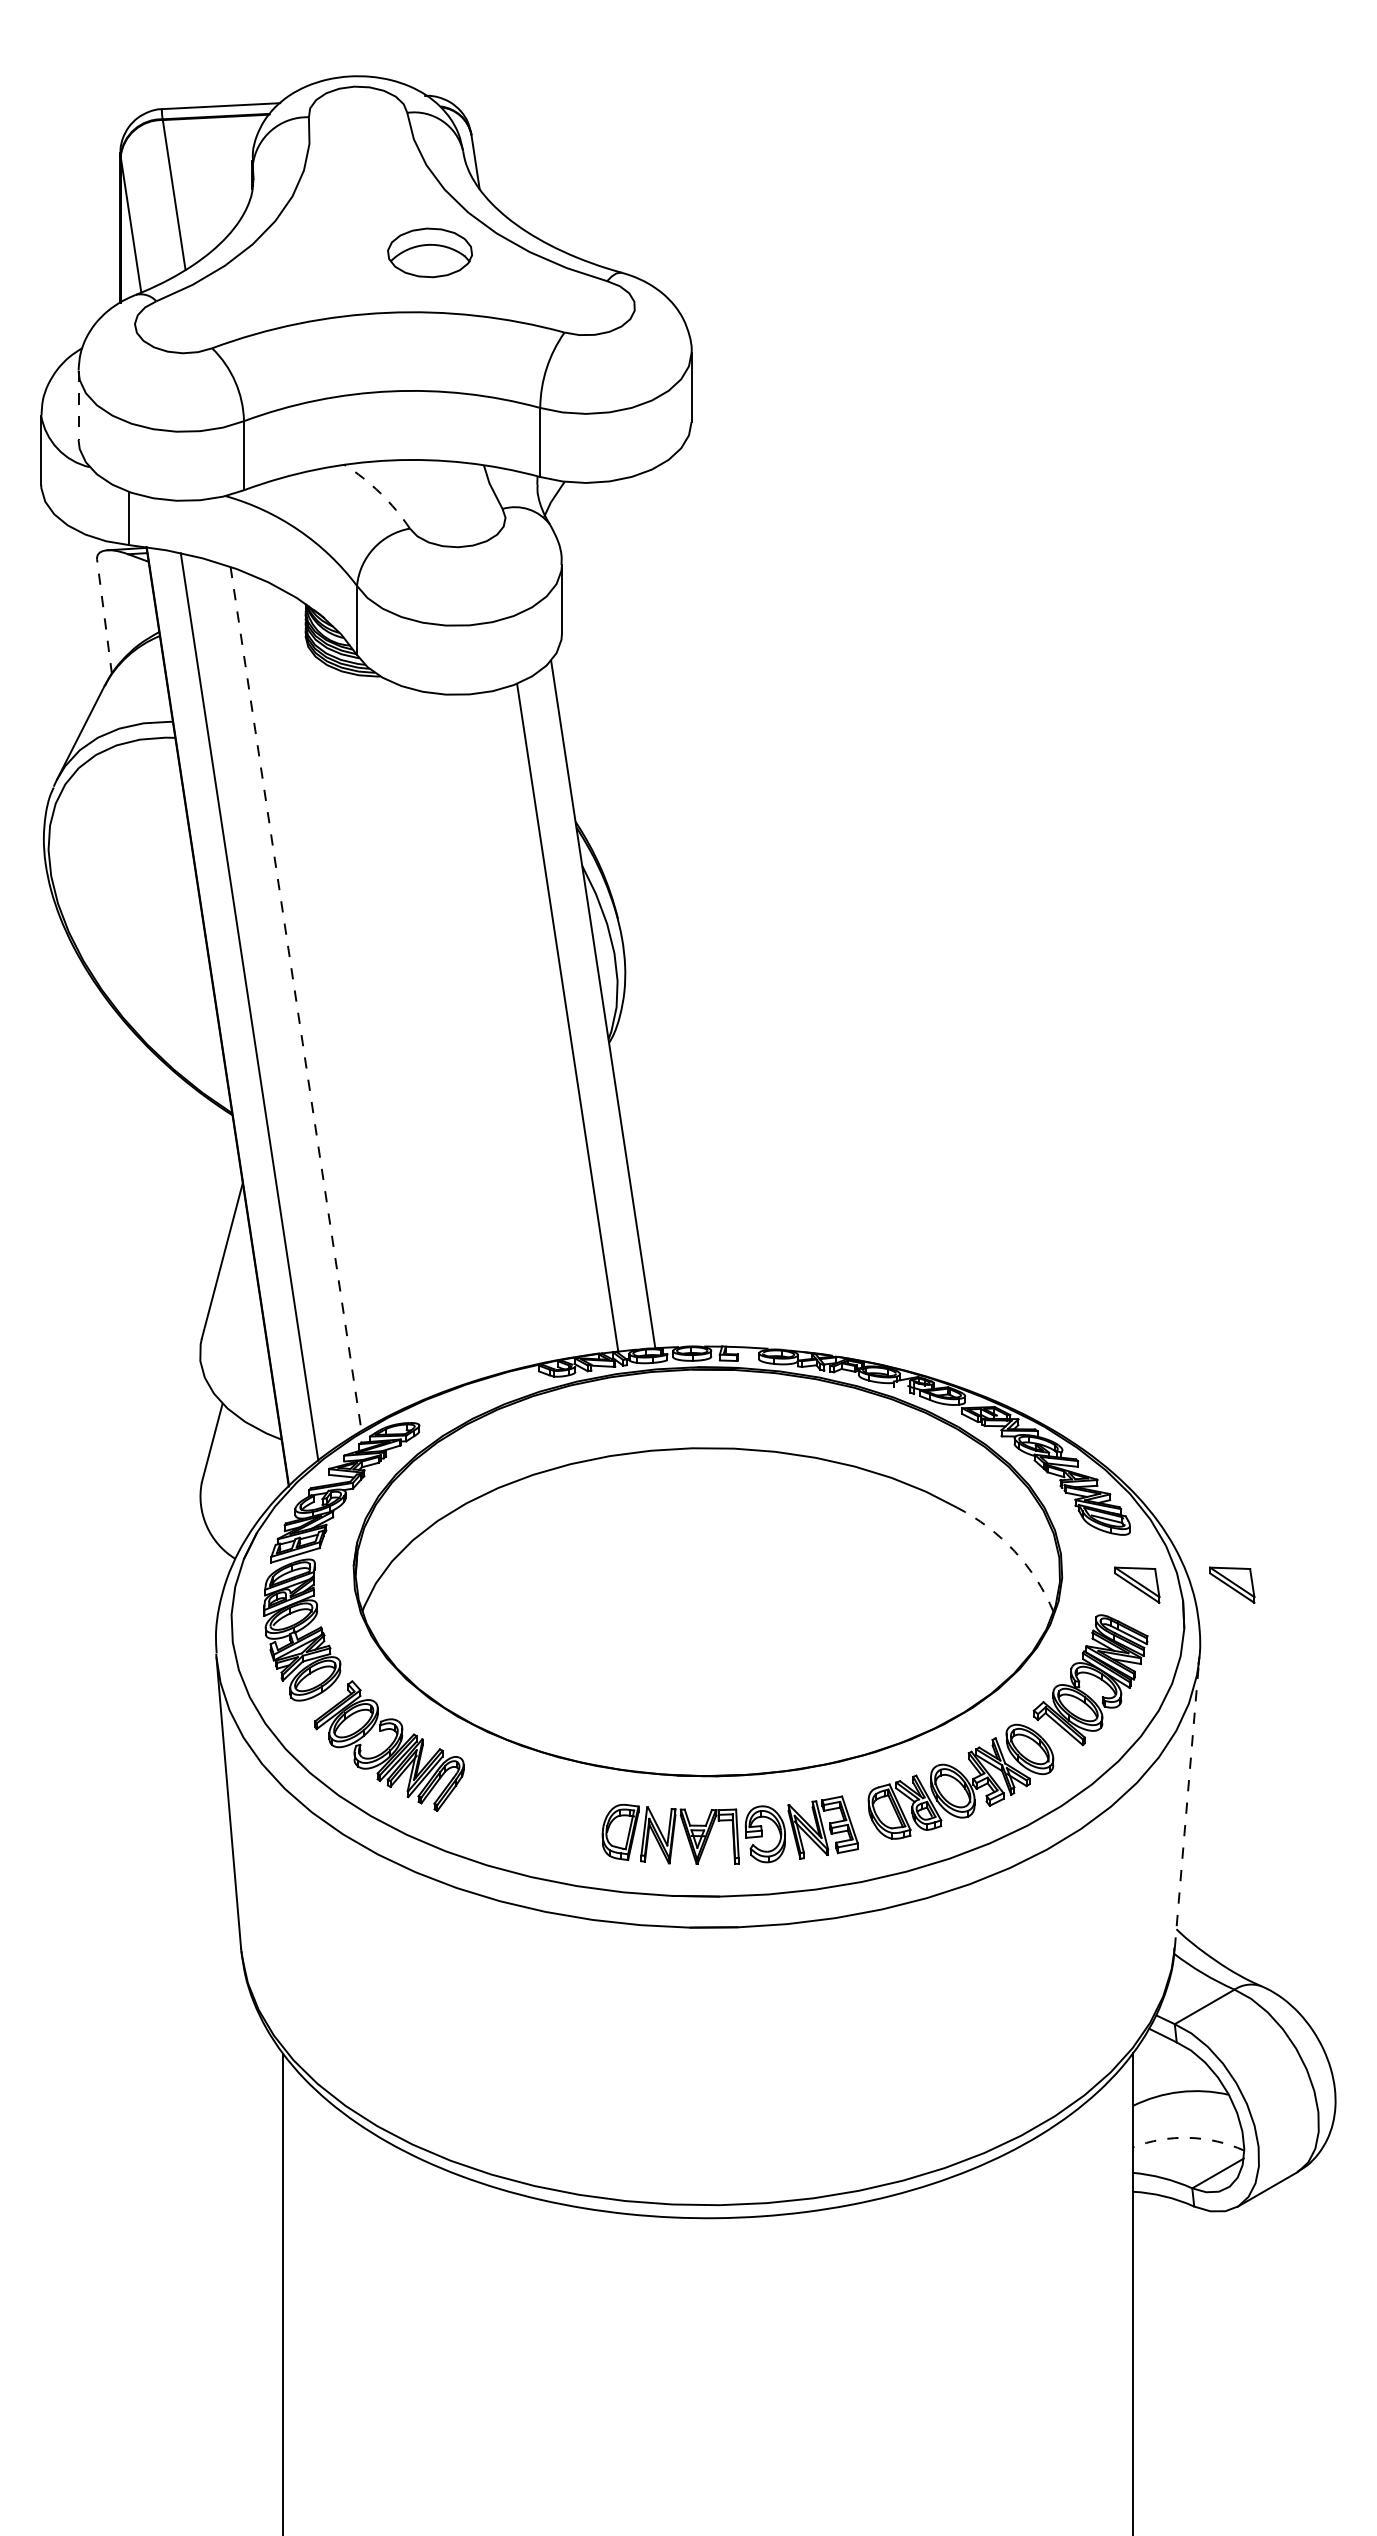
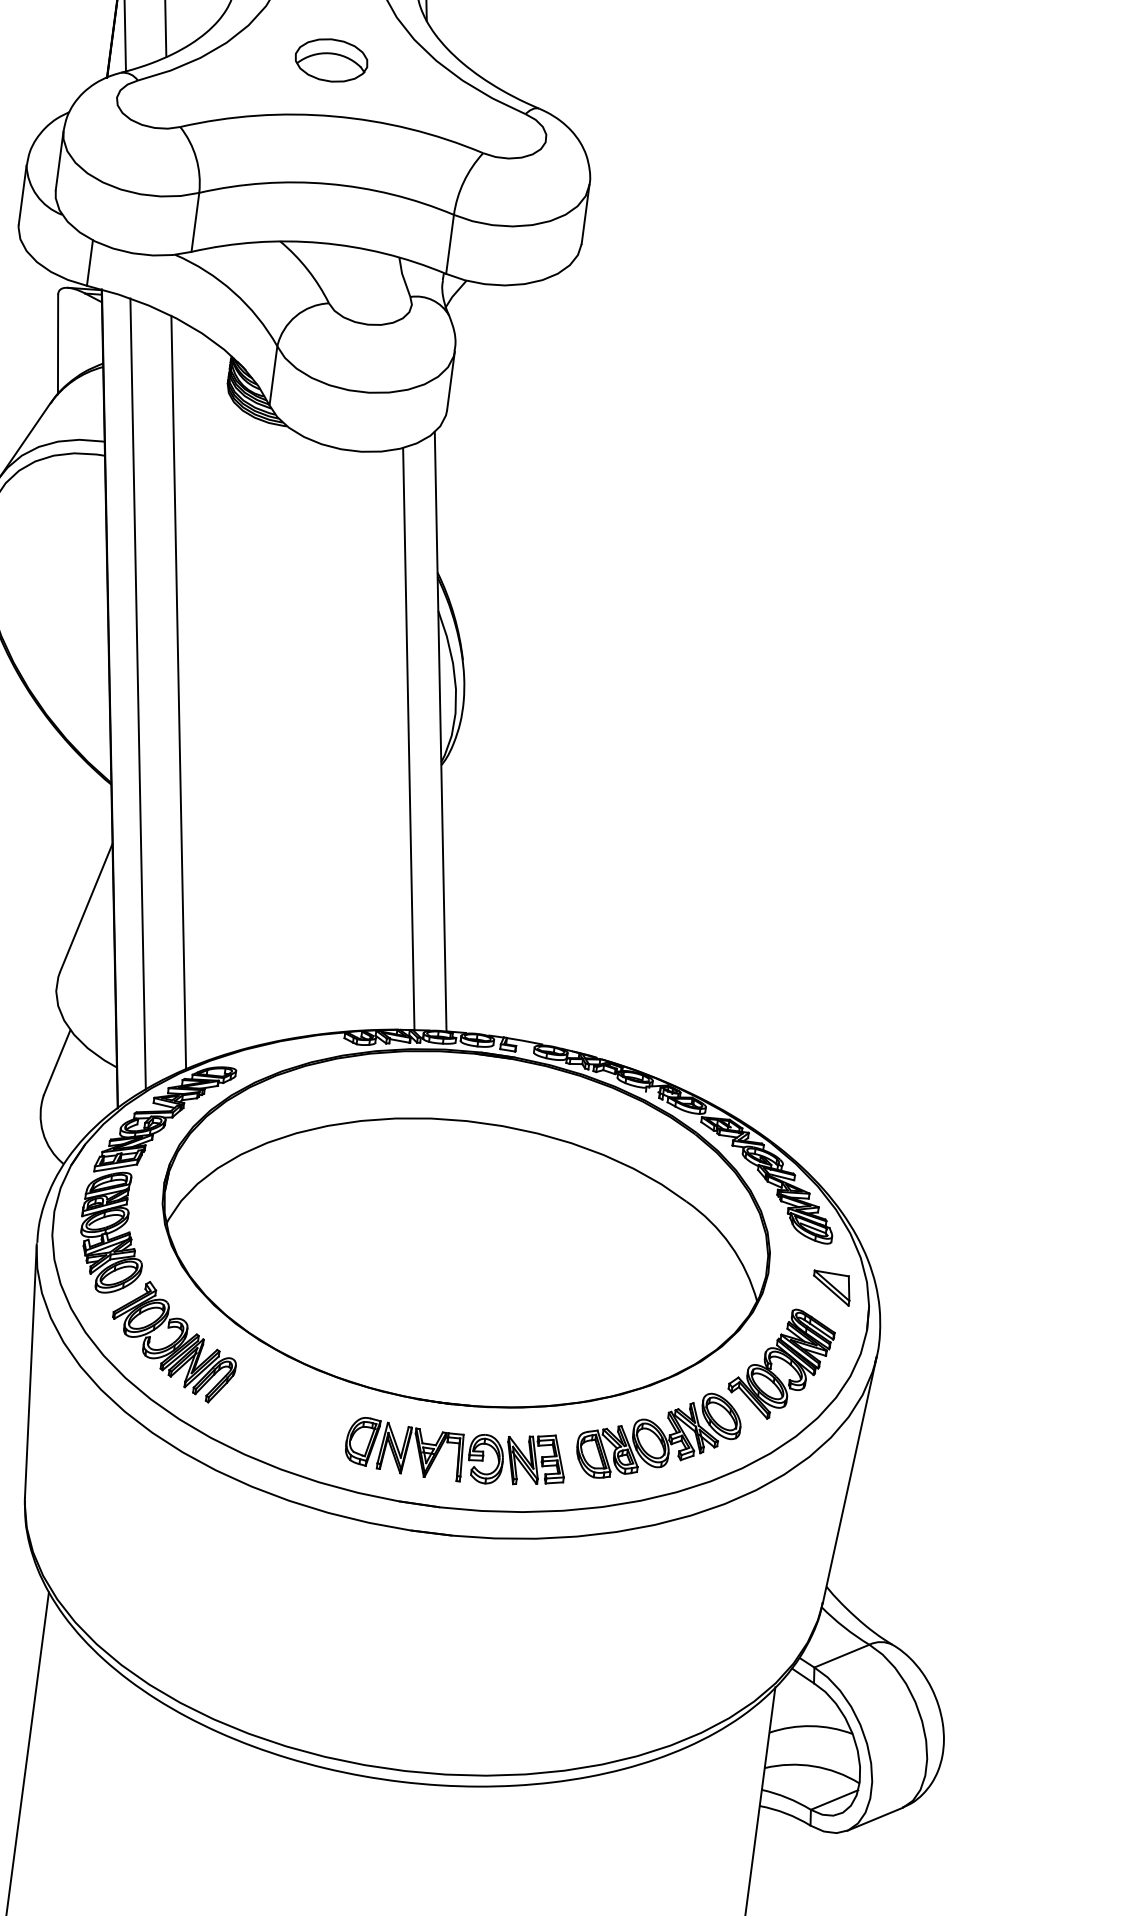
part: (429, 252) -> (331, 60), moved
line: (78, 405) -> (59, 160), dashed -> solid
arc: (380, 493) -> (307, 270), dashed -> solid
line: (104, 617) -> (57, 344), dashed -> solid
line: (296, 999) -> (179, 693), dashed -> solid
arc: (1014, 1551) -> (730, 1245), dashed -> solid
part: (1232, 1584) -> (913, 1298), removed
line: (1187, 1802) -> (850, 1479), dashed -> solid
arc: (1188, 2137) -> (813, 1765), dashed -> solid

